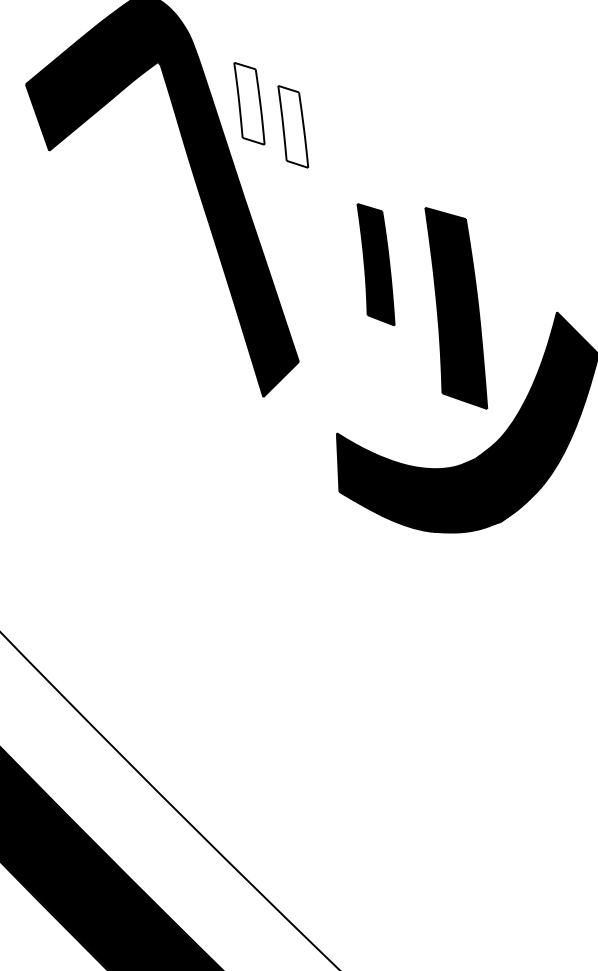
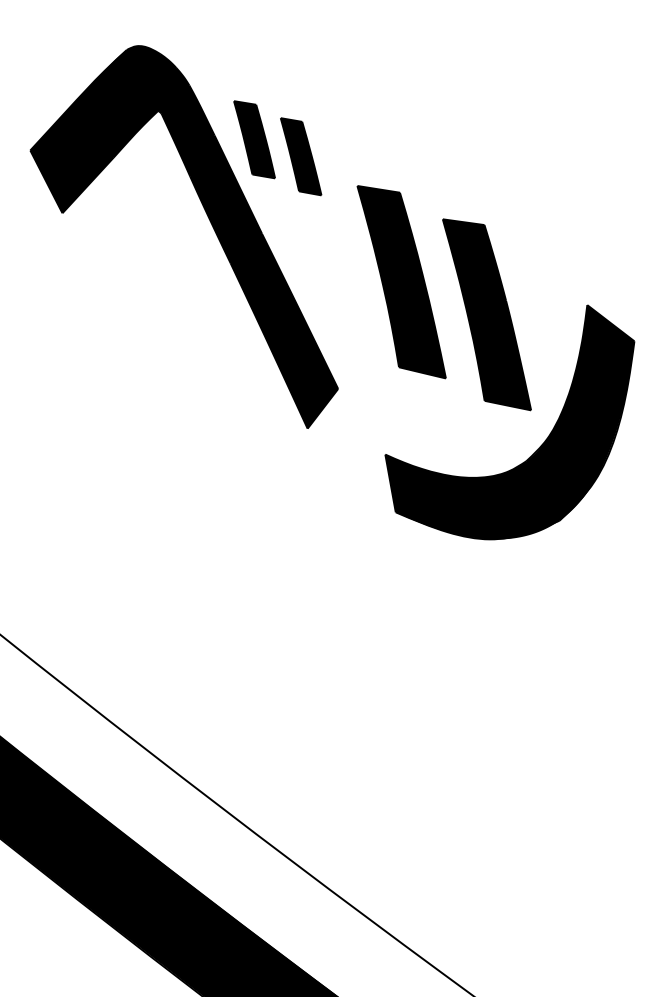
fill: (249, 103) -> (254, 139), added
fill: (292, 126) -> (300, 156), added
part: (375, 264) -> (401, 282), size x1.67

